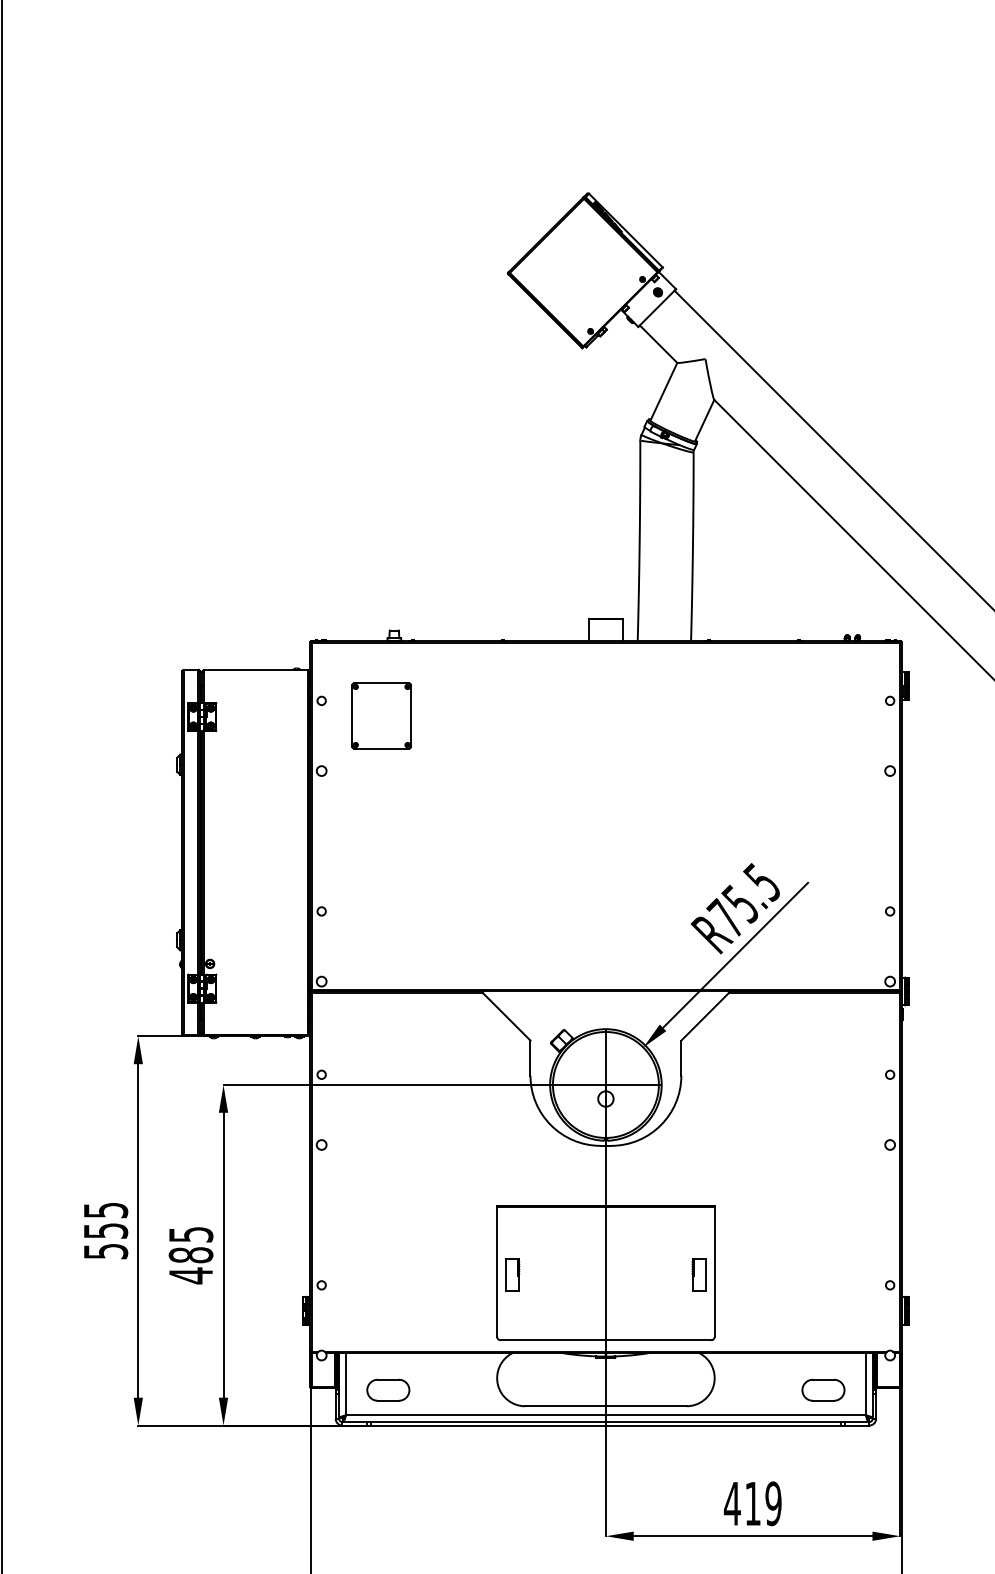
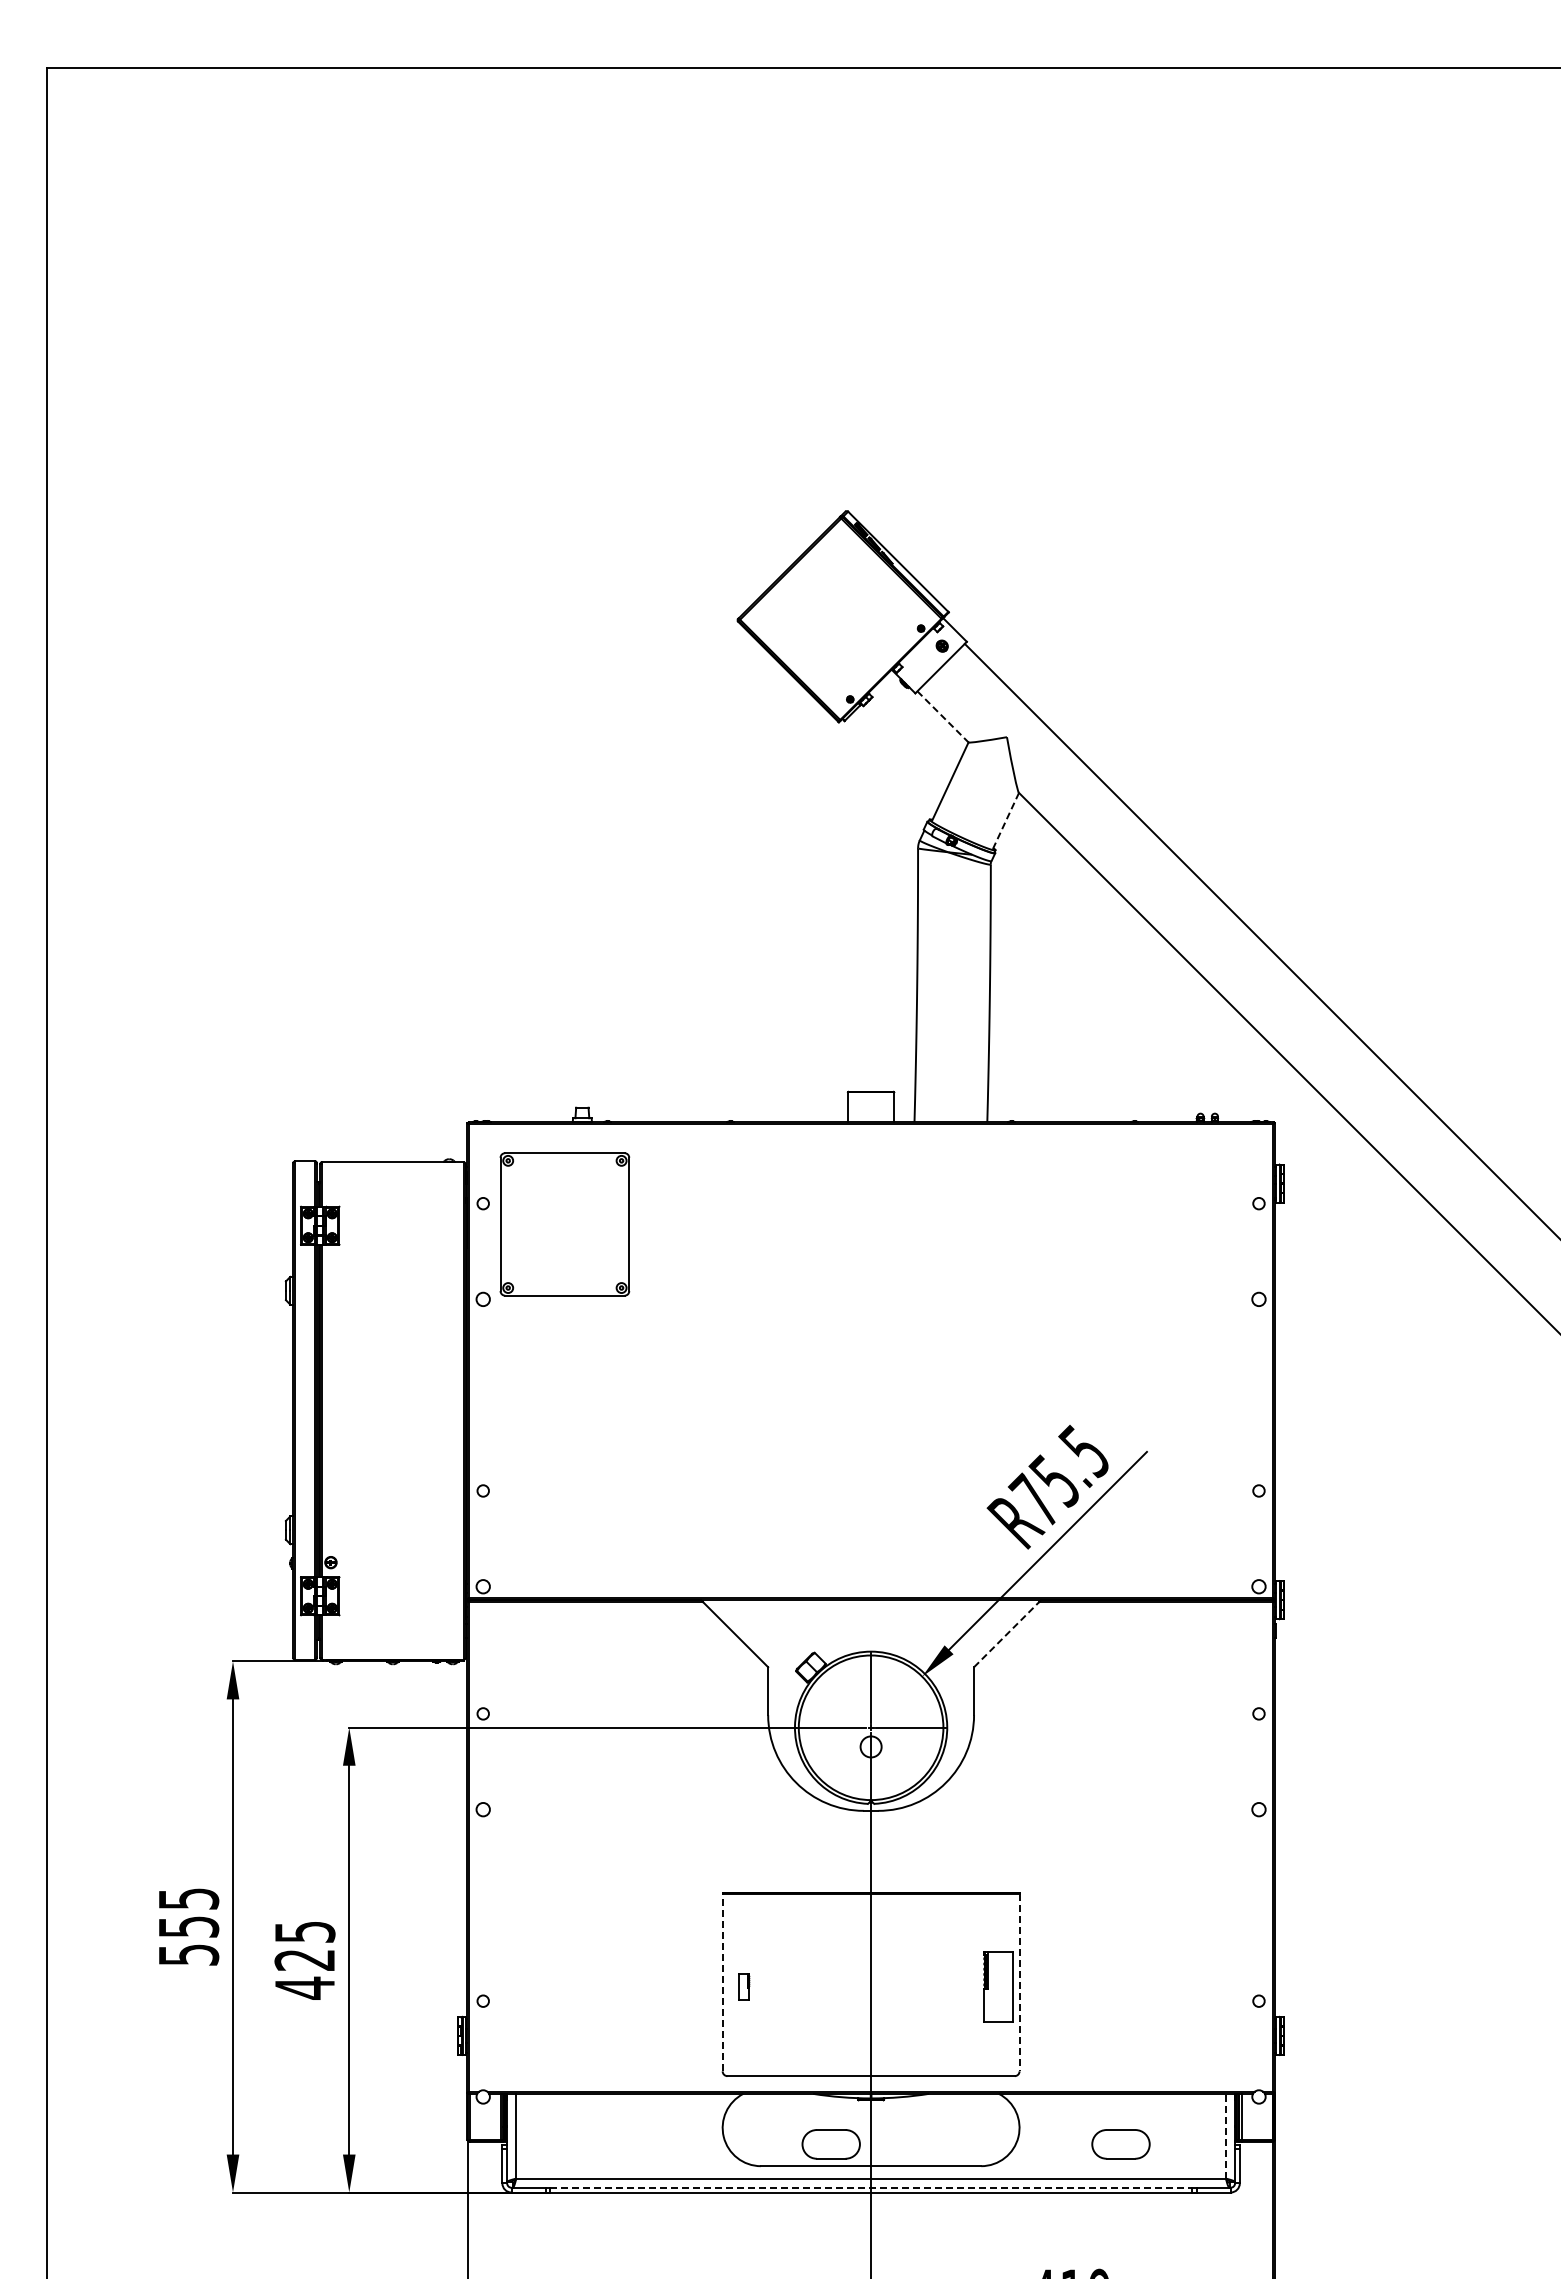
line: (658, 344) -> (943, 717), solid -> dashed
line: (704, 420) -> (1005, 820), solid -> dashed
part: (381, 715) -> (565, 1223), size x1.6
line: (705, 1016) -> (1006, 1634), solid -> dashed
text: (190, 1255) -> (304, 1960), 485 -> 425
line: (497, 1271) -> (722, 1982), solid -> dashed
line: (714, 1271) -> (1019, 1982), solid -> dashed
part: (512, 1274) -> (743, 1986), size x0.6
part: (698, 1274) -> (997, 1986), size x1.6
line: (865, 1383) -> (1225, 2135), solid -> dashed
part: (387, 1390) -> (830, 2144), moved
part: (823, 1390) -> (1120, 2144), moved
line: (606, 1421) -> (871, 2187), solid -> dashed

